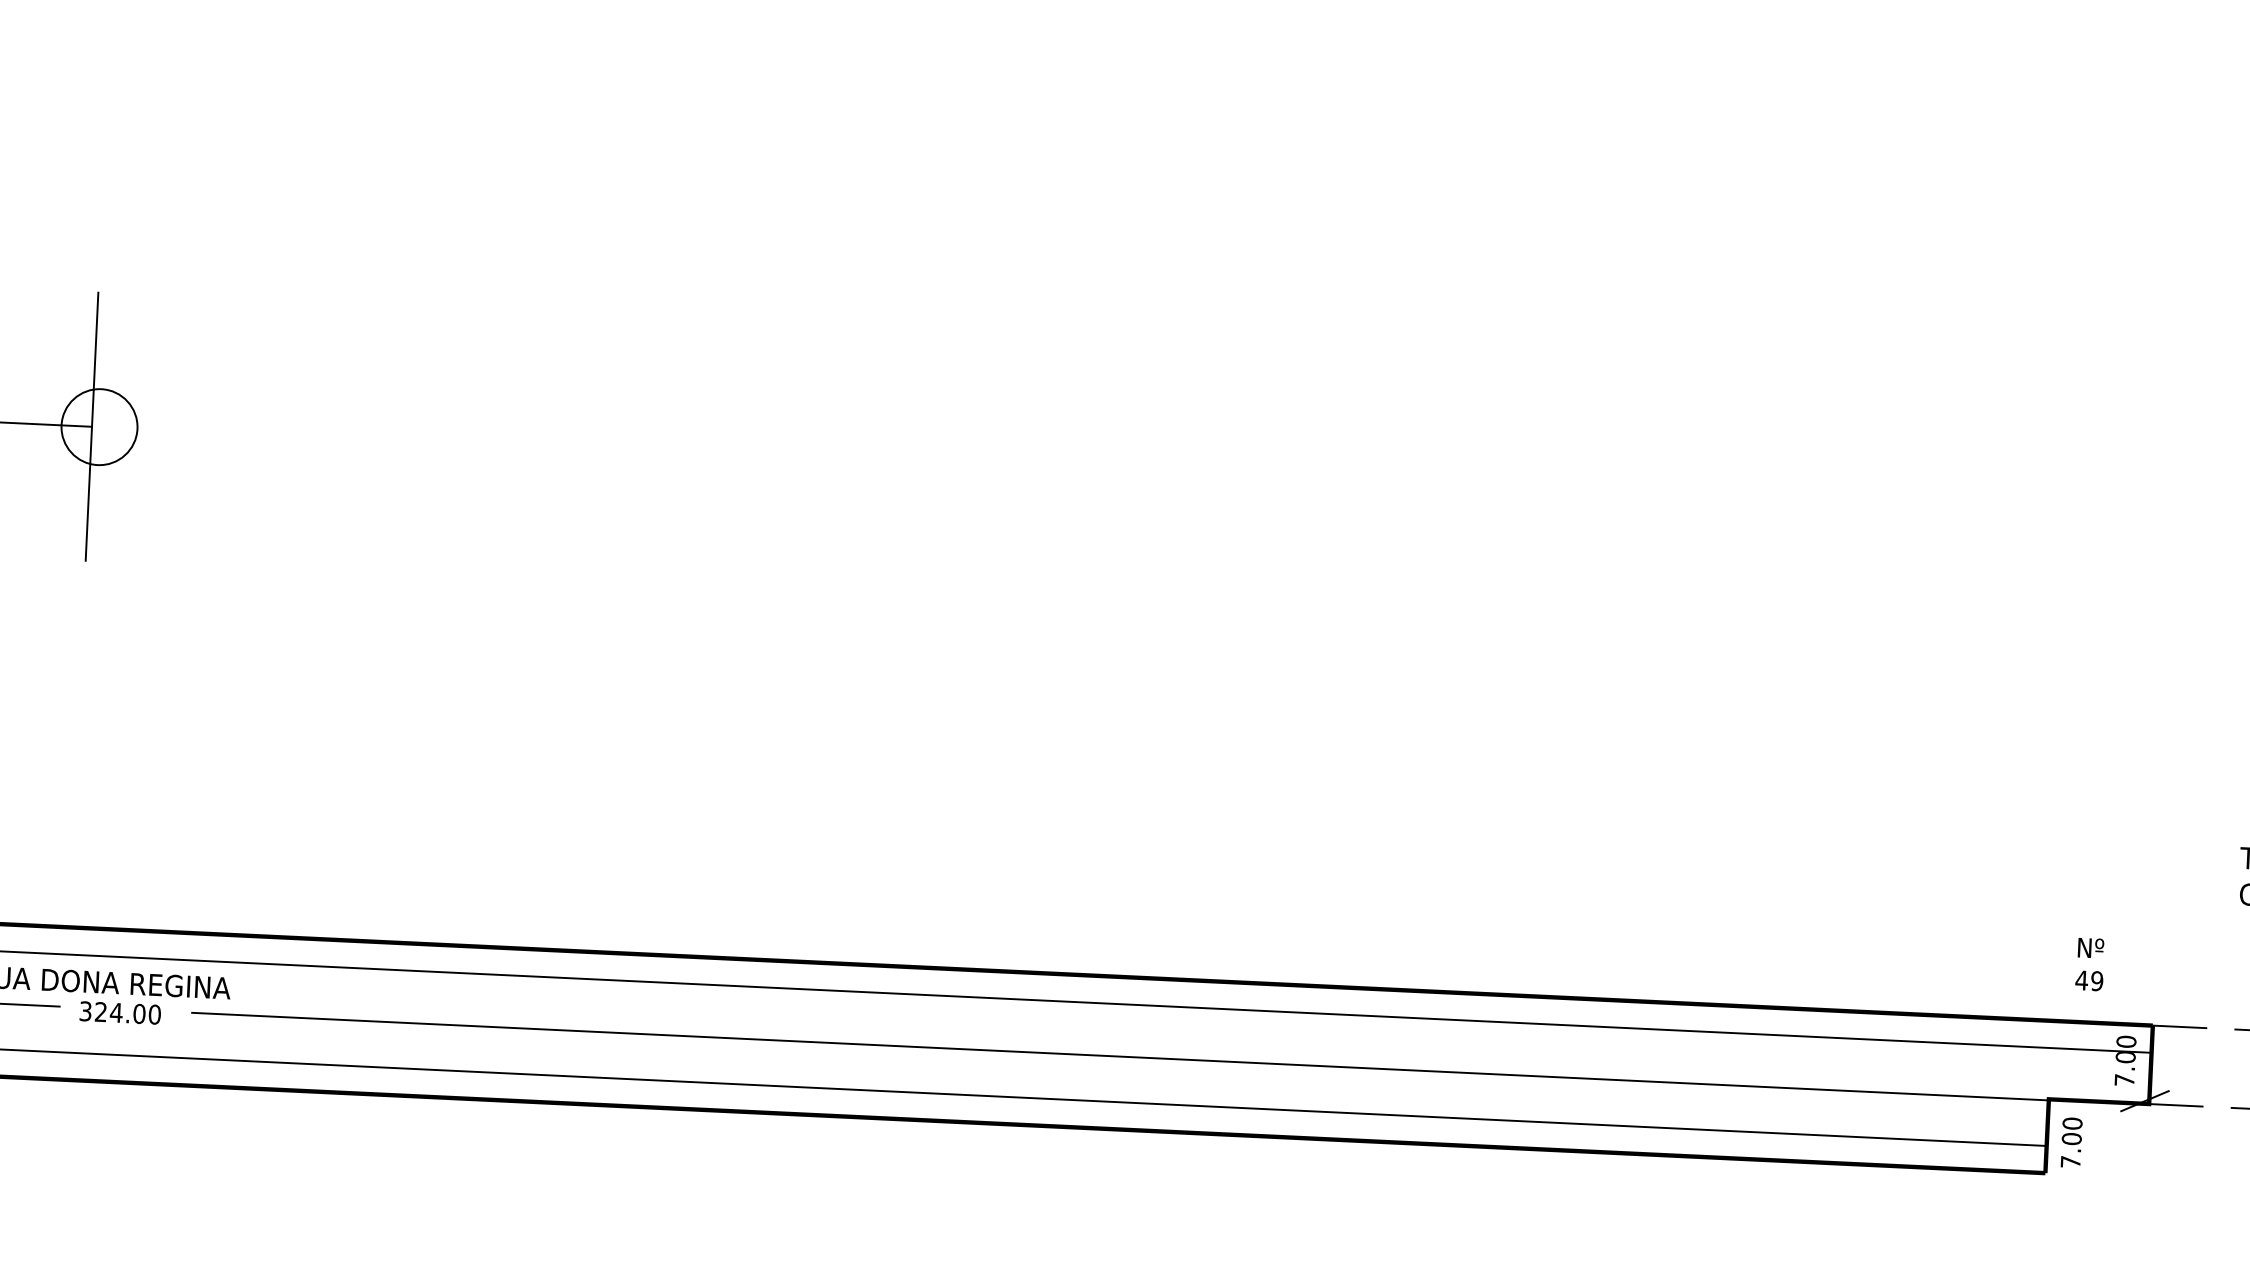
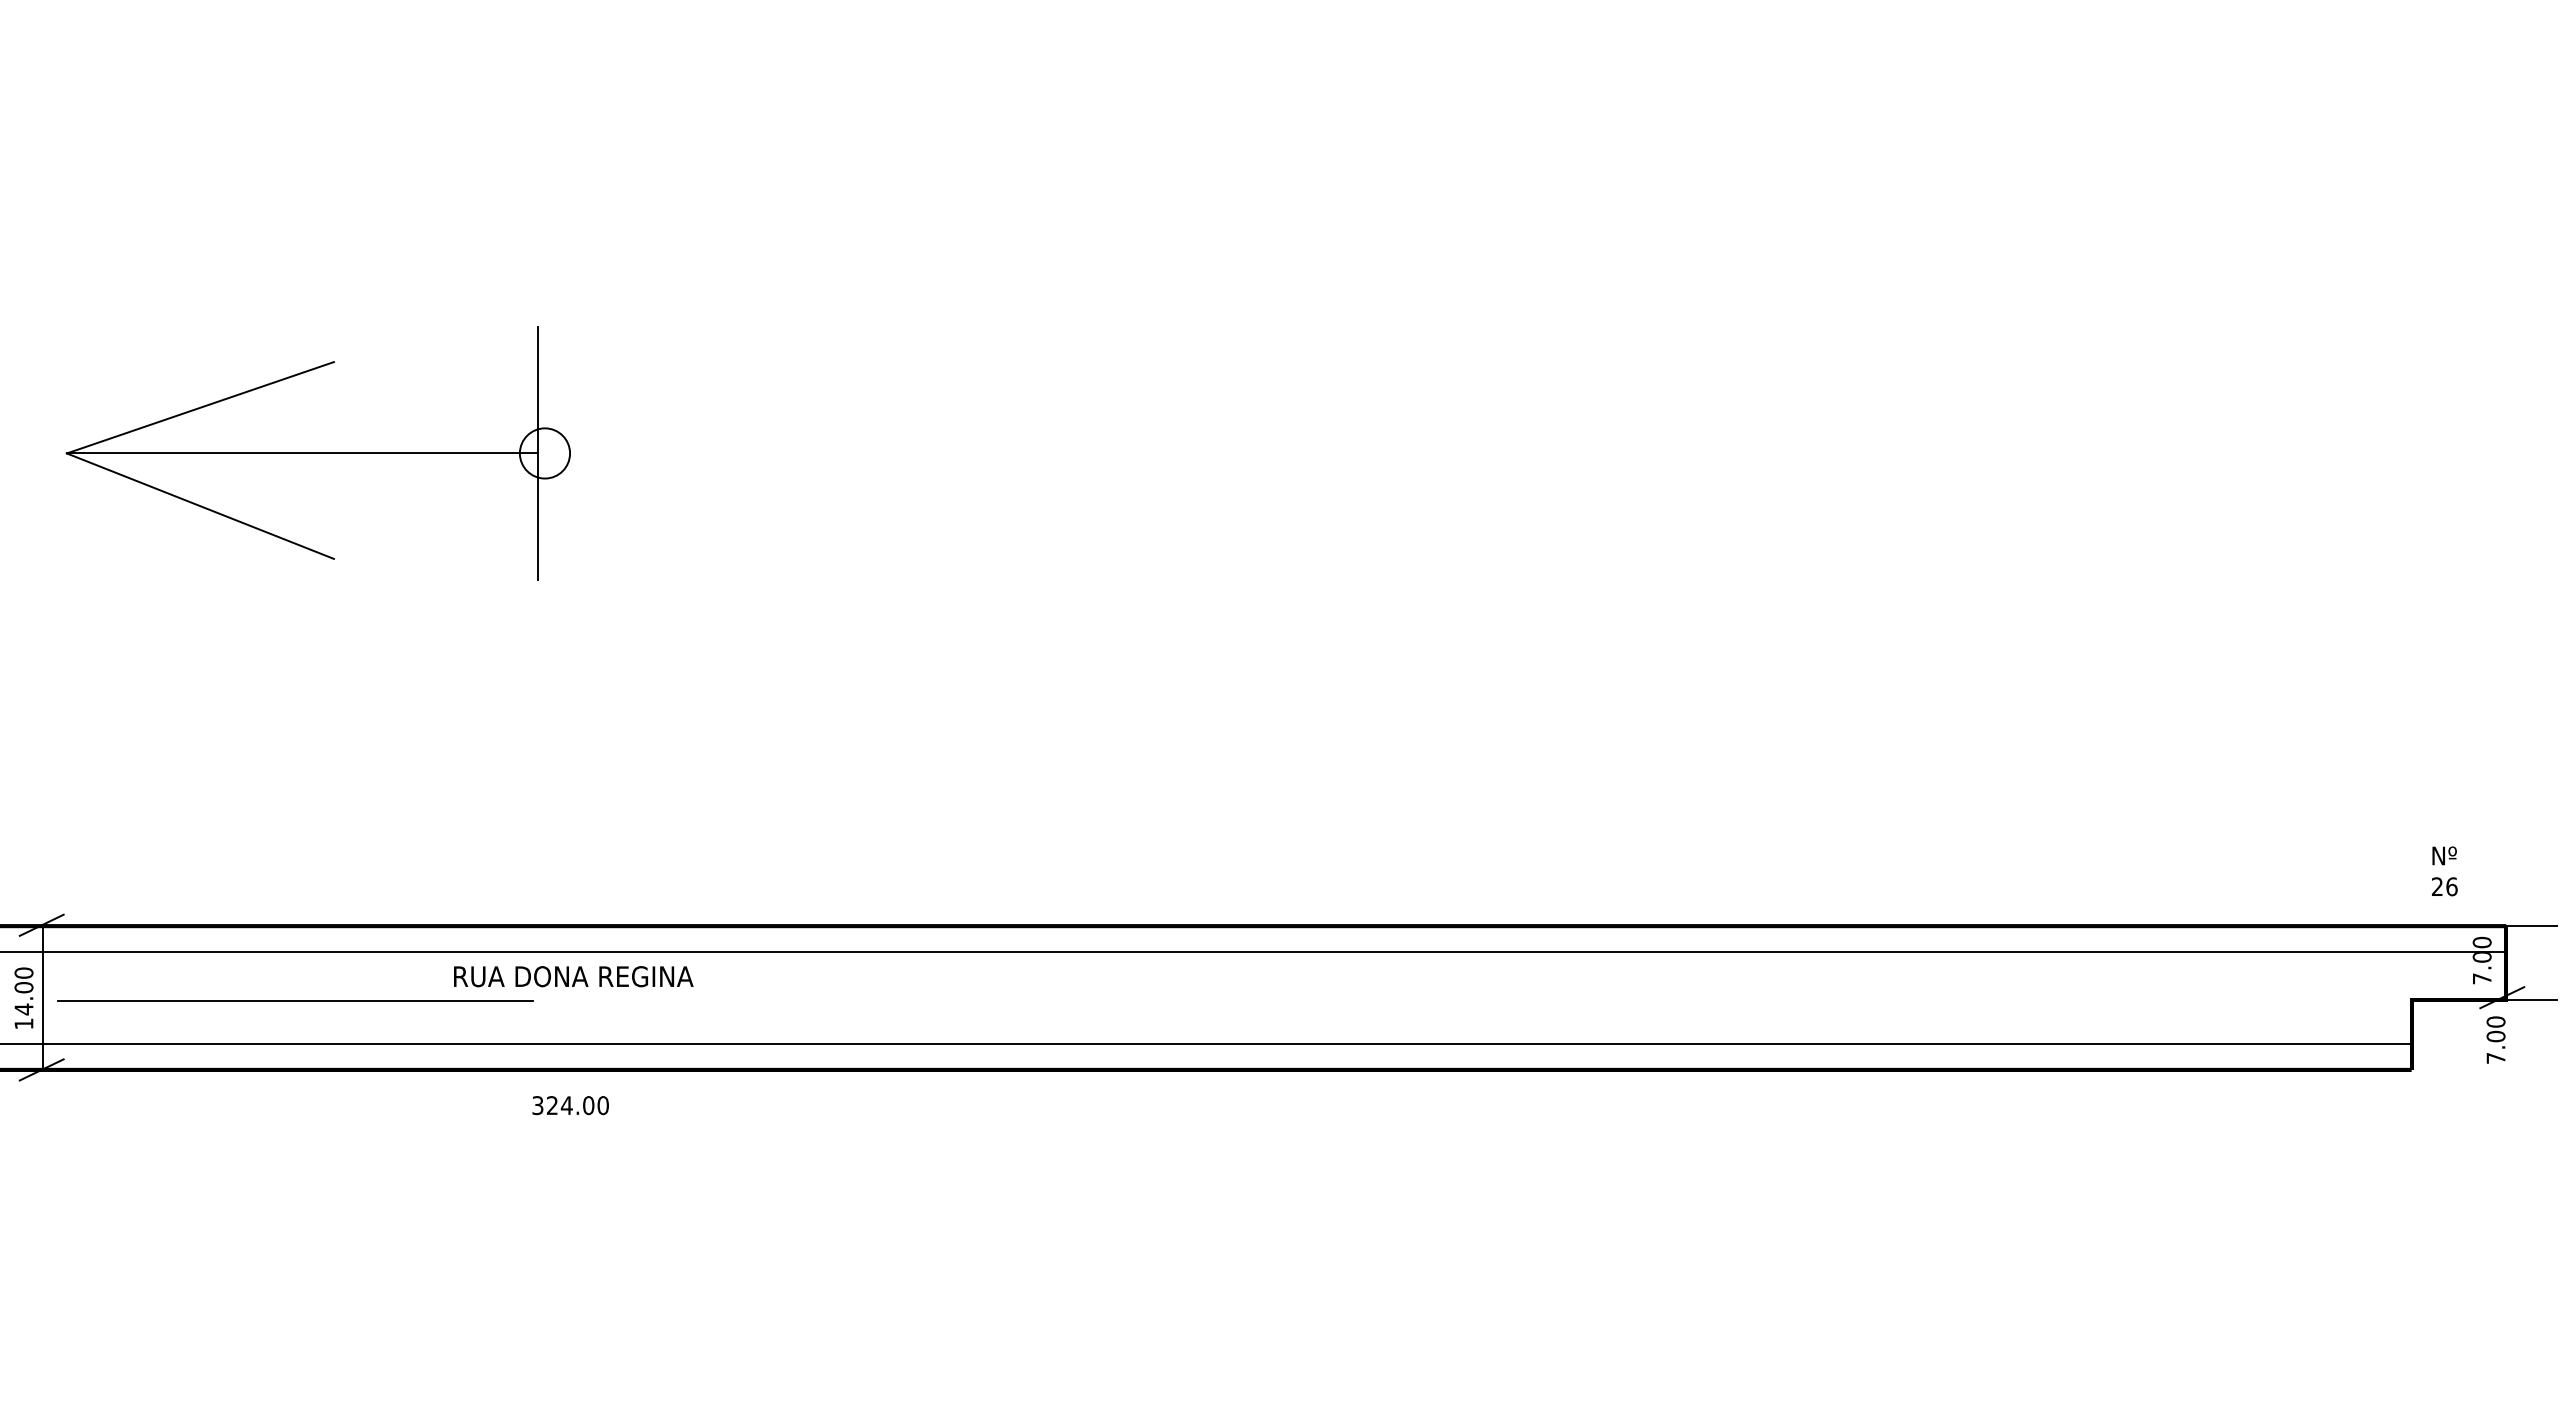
circle: (99, 427) -> (544, 453), size x0.7
text: (2089, 980) -> (2444, 886), 49 -> 26
text: (120, 1012) -> (570, 1105), moved
line: (1119, 1056) -> (1534, 1001), removed
text: (2071, 1142) -> (2495, 1039), moved

